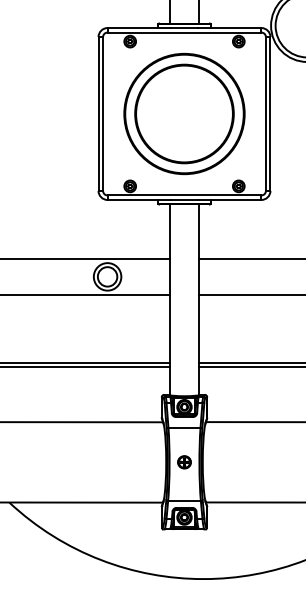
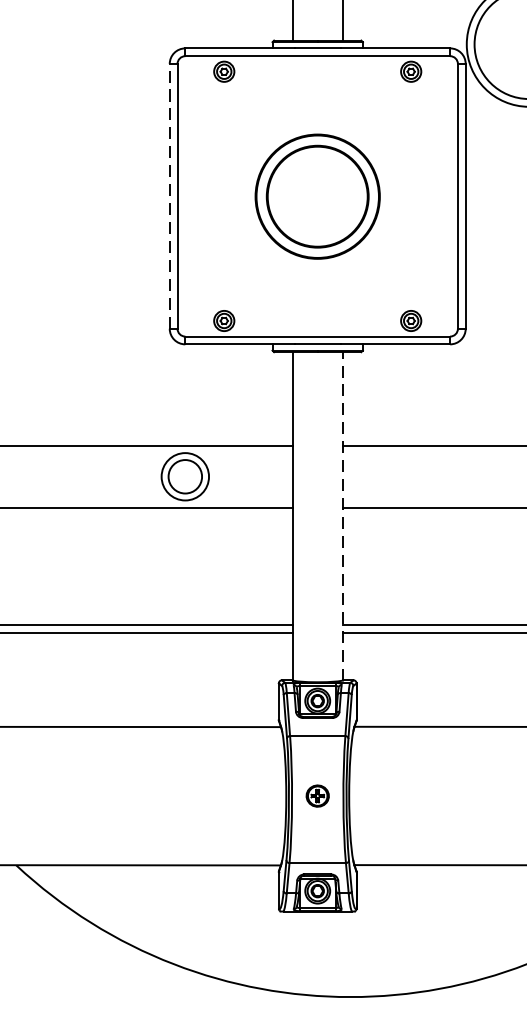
line: (98, 114) -> (169, 197), solid -> dashed
part: (184, 114) -> (317, 197), size x0.6
line: (198, 299) -> (341, 515), solid -> dashed

